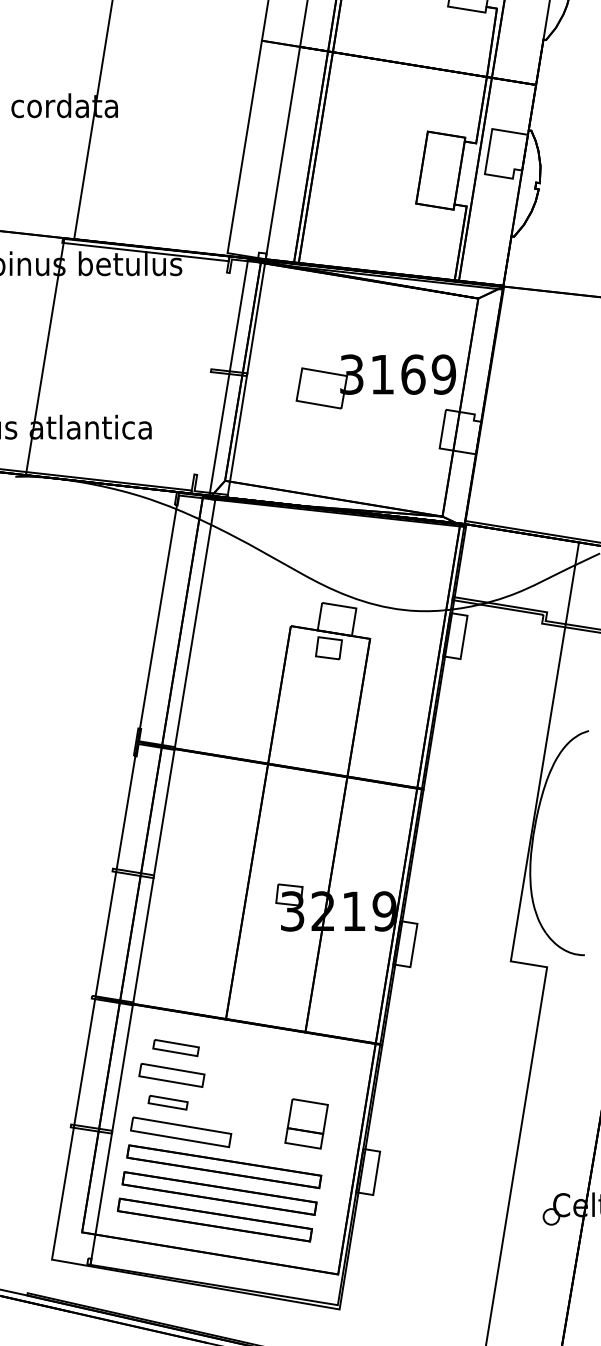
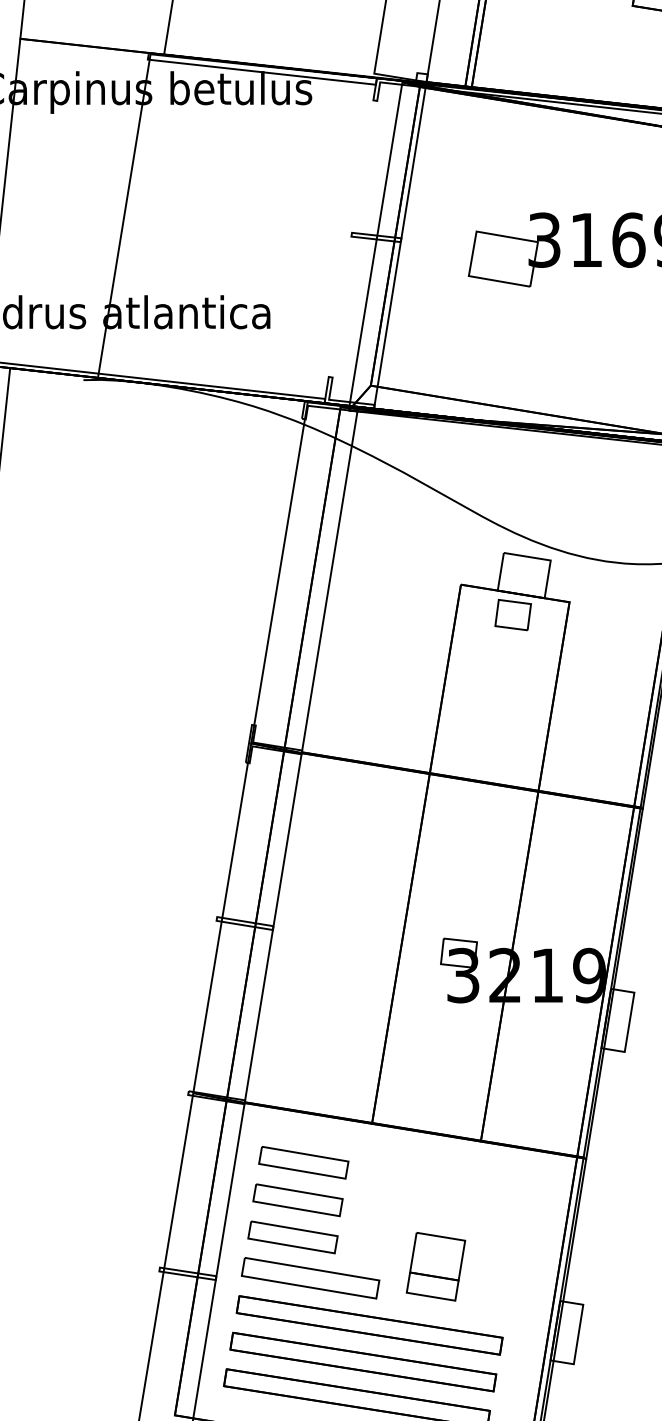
part: (175, 1047) -> (302, 1162), size x1.43
part: (167, 1102) -> (291, 1237), size x1.67
part: (306, 1123) -> (435, 1266), moved

